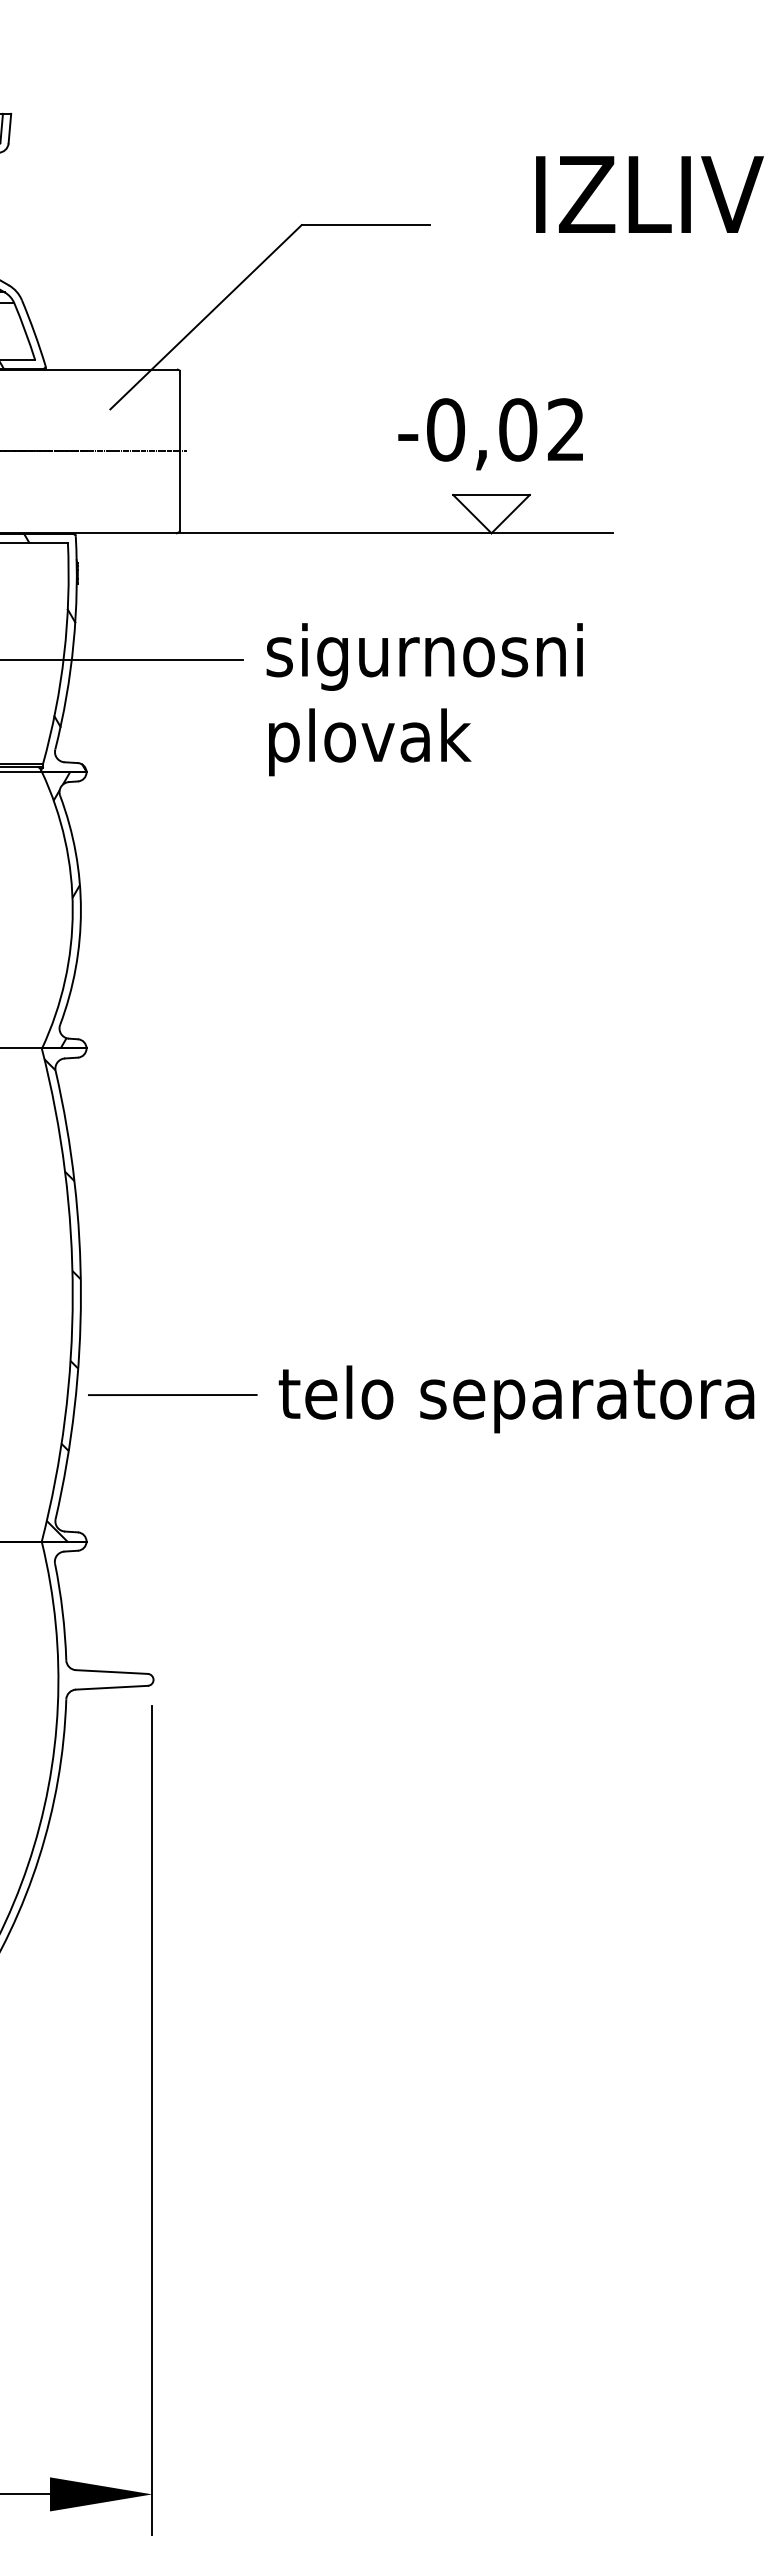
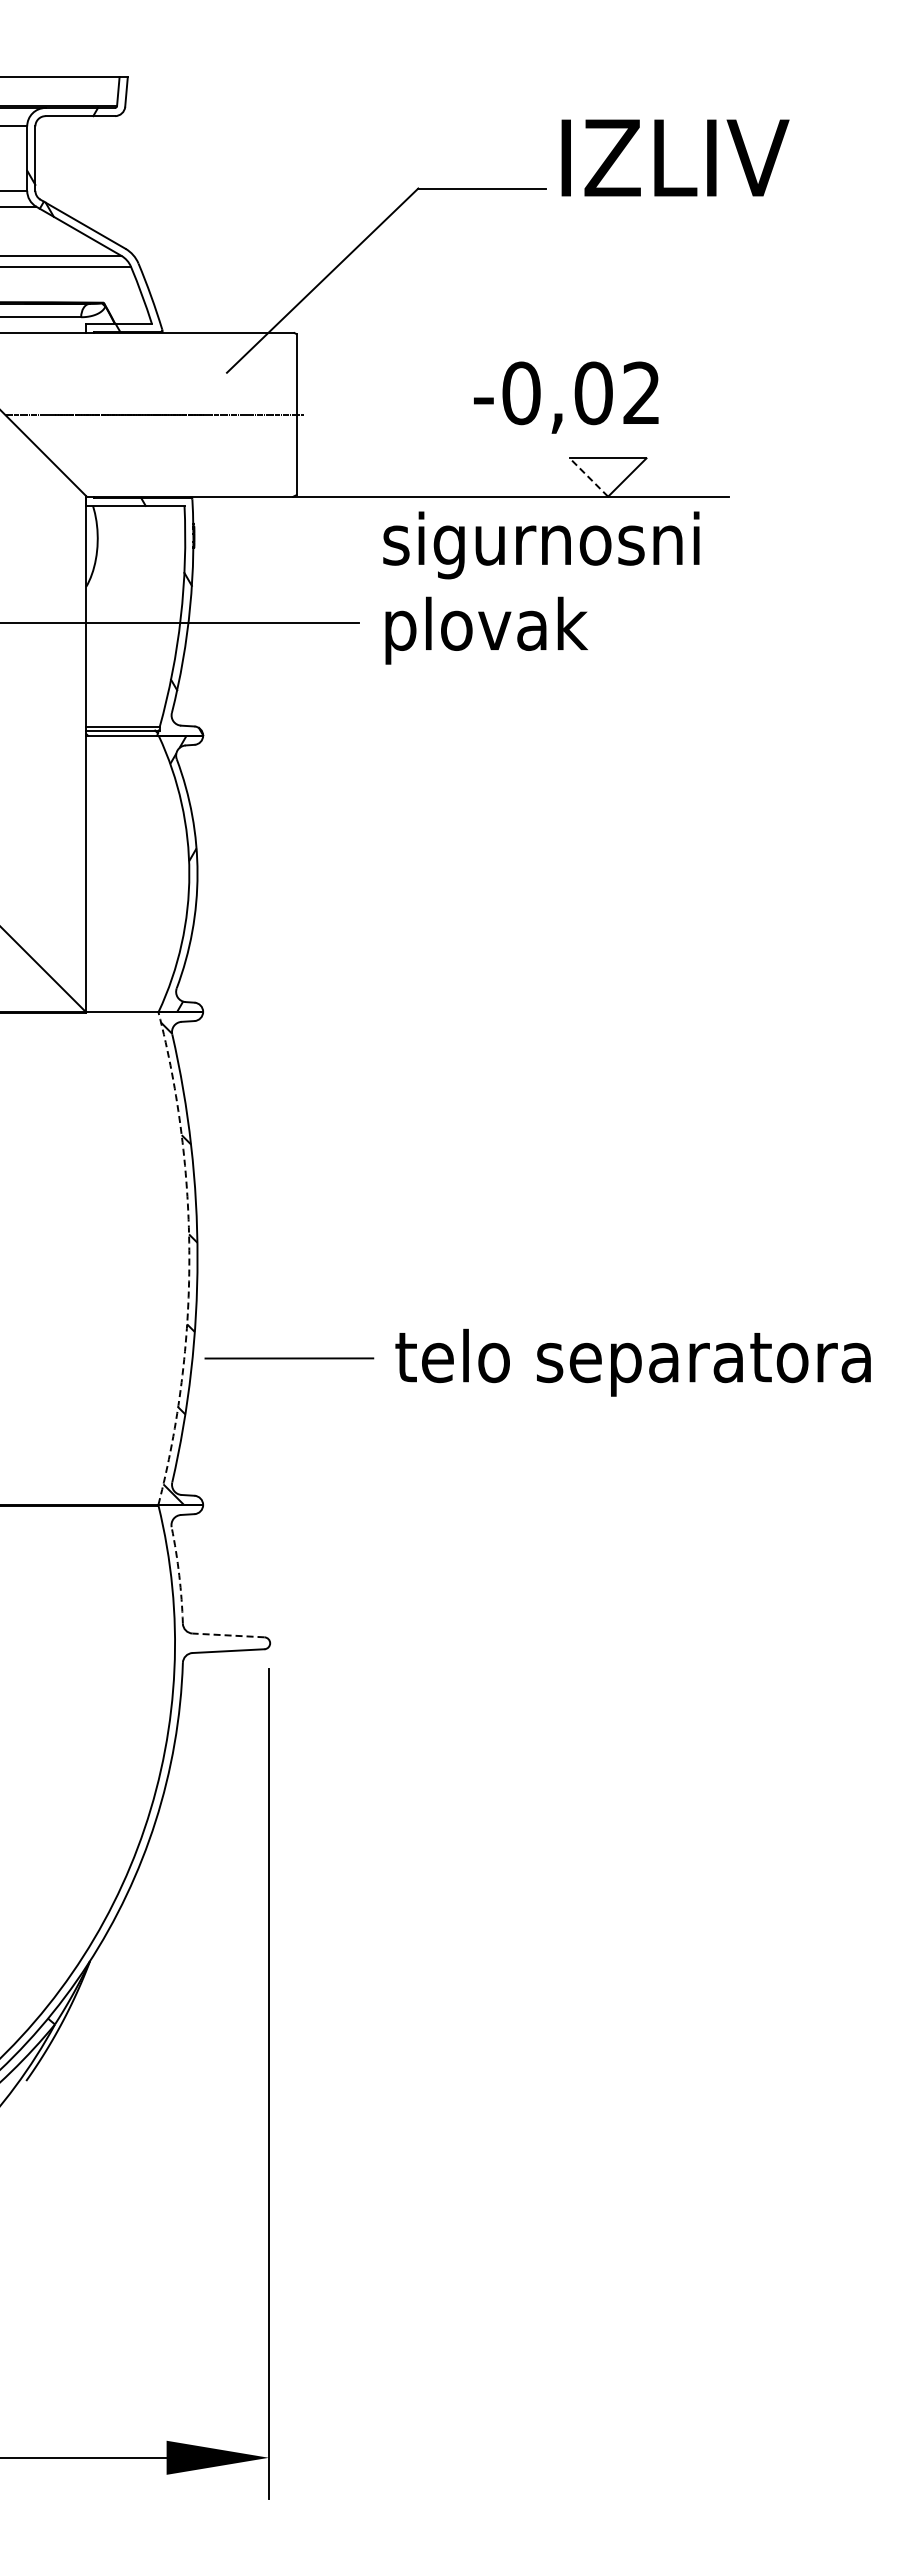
text: (649, 194) -> (675, 157), moved
text: (490, 434) -> (566, 397), moved
line: (471, 514) -> (588, 477), solid -> dashed
text: (424, 699) -> (541, 587), moved
arc: (72, 1295) -> (189, 1258), solid -> dashed
arc: (62, 1612) -> (179, 1575), solid -> dashed
line: (111, 1672) -> (228, 1635), solid -> dashed

